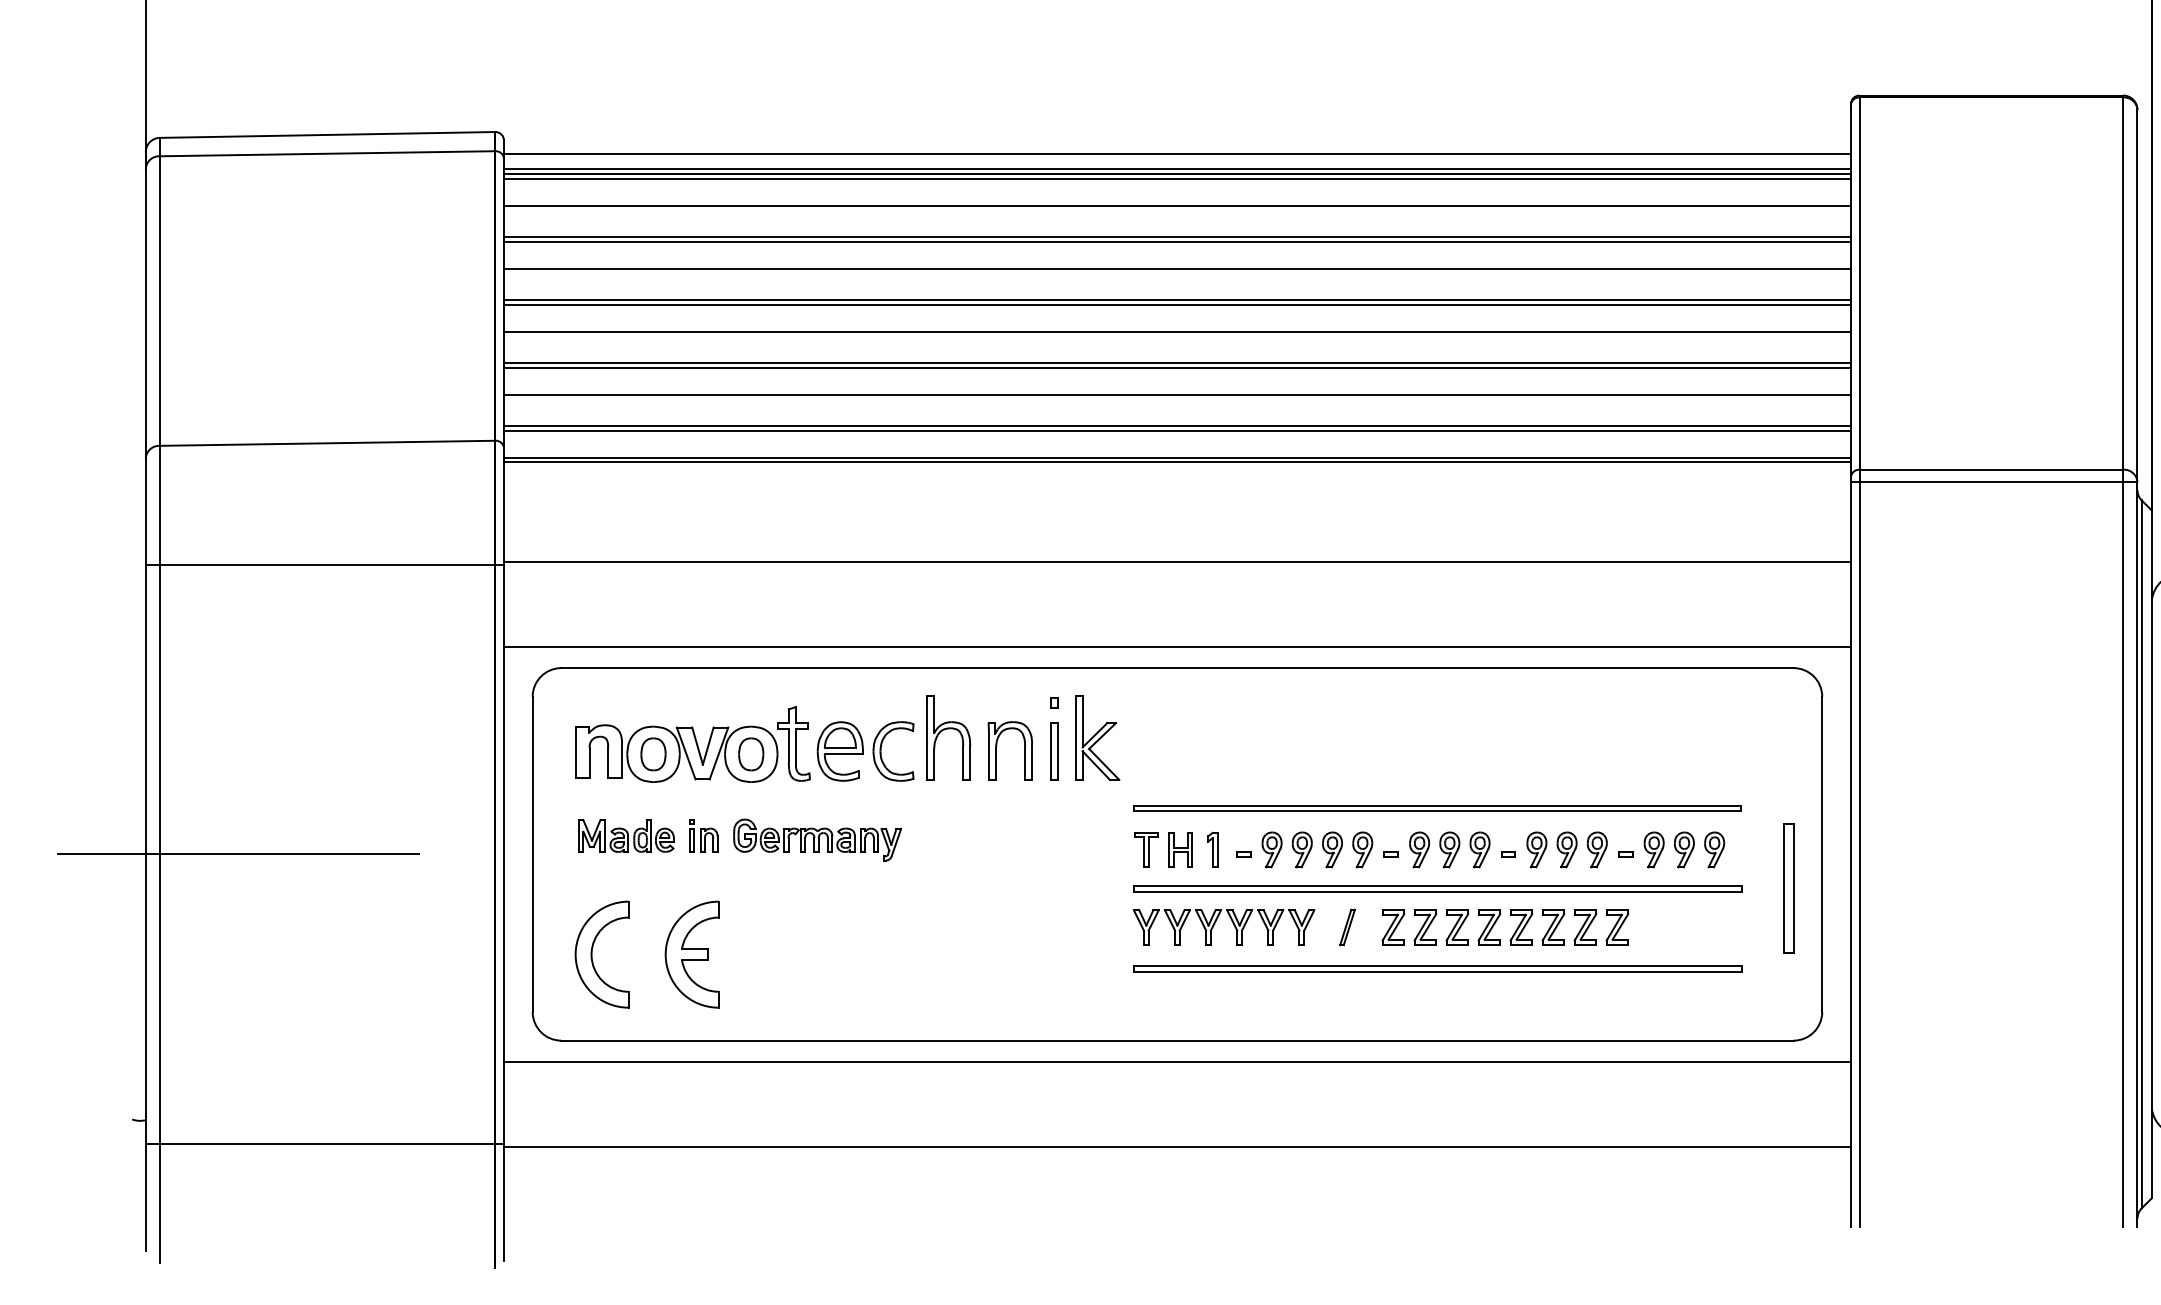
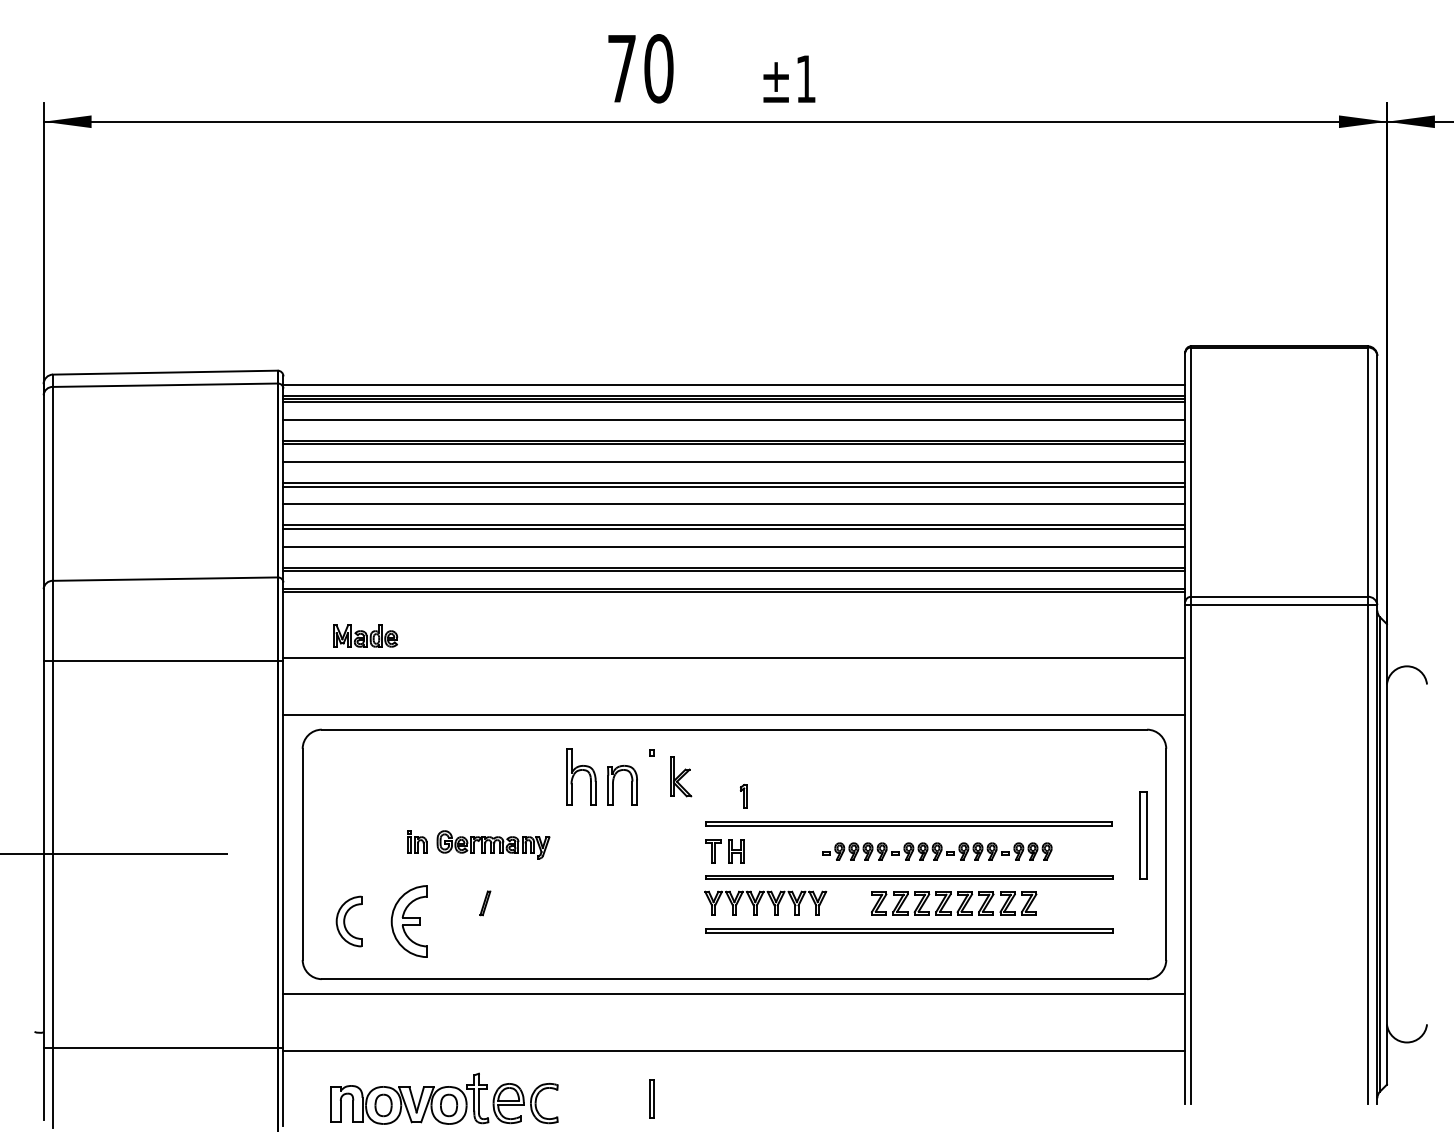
part: (1096, 738) -> (680, 776), size x0.7
part: (744, 743) -> (444, 1098), moved
part: (1053, 751) -> (651, 1098), moved
part: (626, 835) -> (365, 635), moved
part: (1211, 850) -> (743, 796), moved
part: (1480, 850) -> (937, 851), size x0.7
part: (1788, 888) -> (1143, 835), moved
part: (1347, 927) -> (485, 903), moved
part: (601, 954) -> (348, 921), size x0.7

